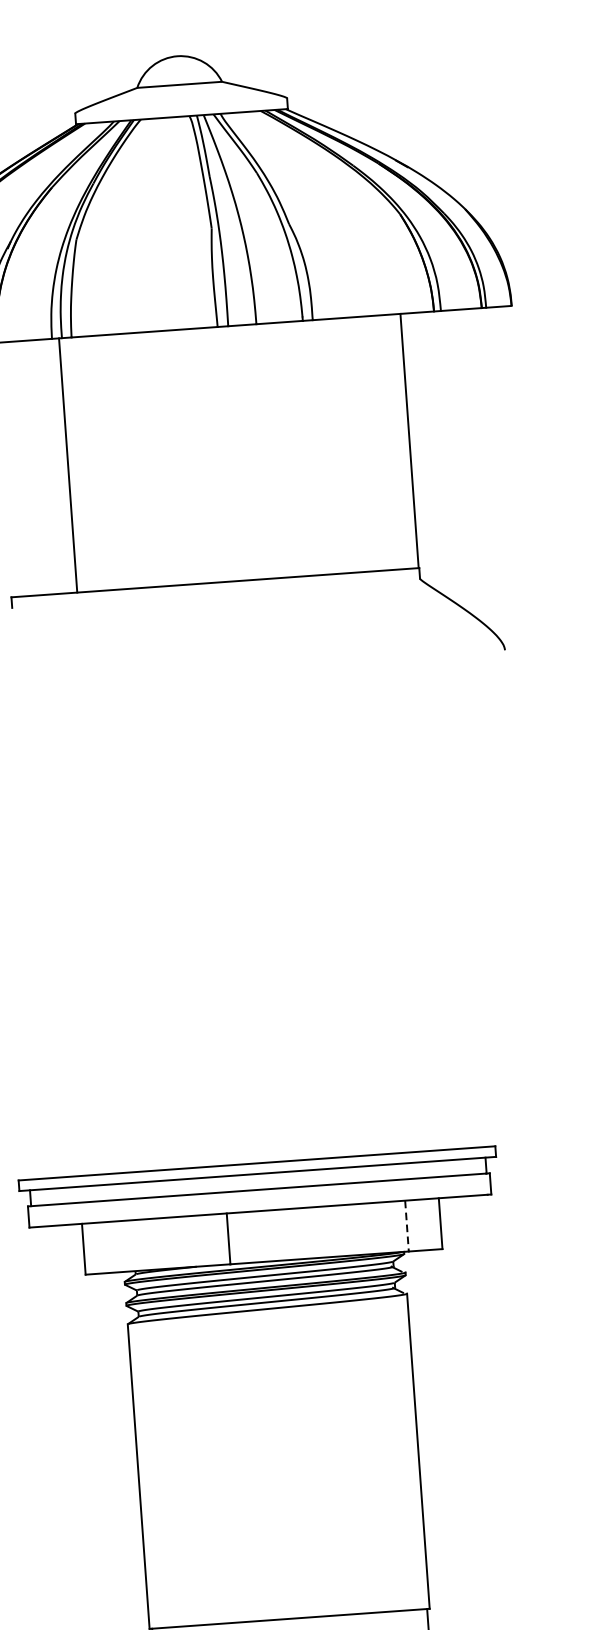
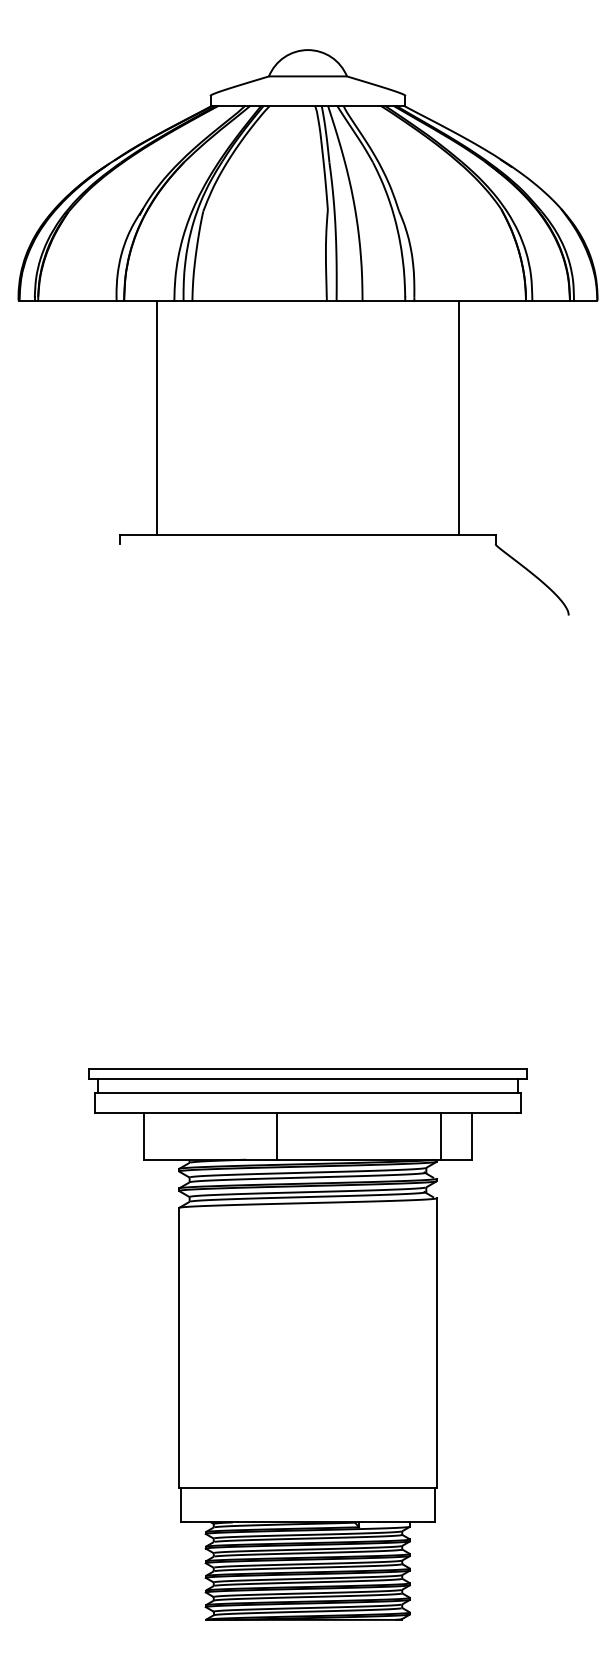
line: (409, 440) -> (459, 417), moved
line: (67, 465) -> (156, 417), moved
line: (407, 1226) -> (441, 1136), dashed -> solid

